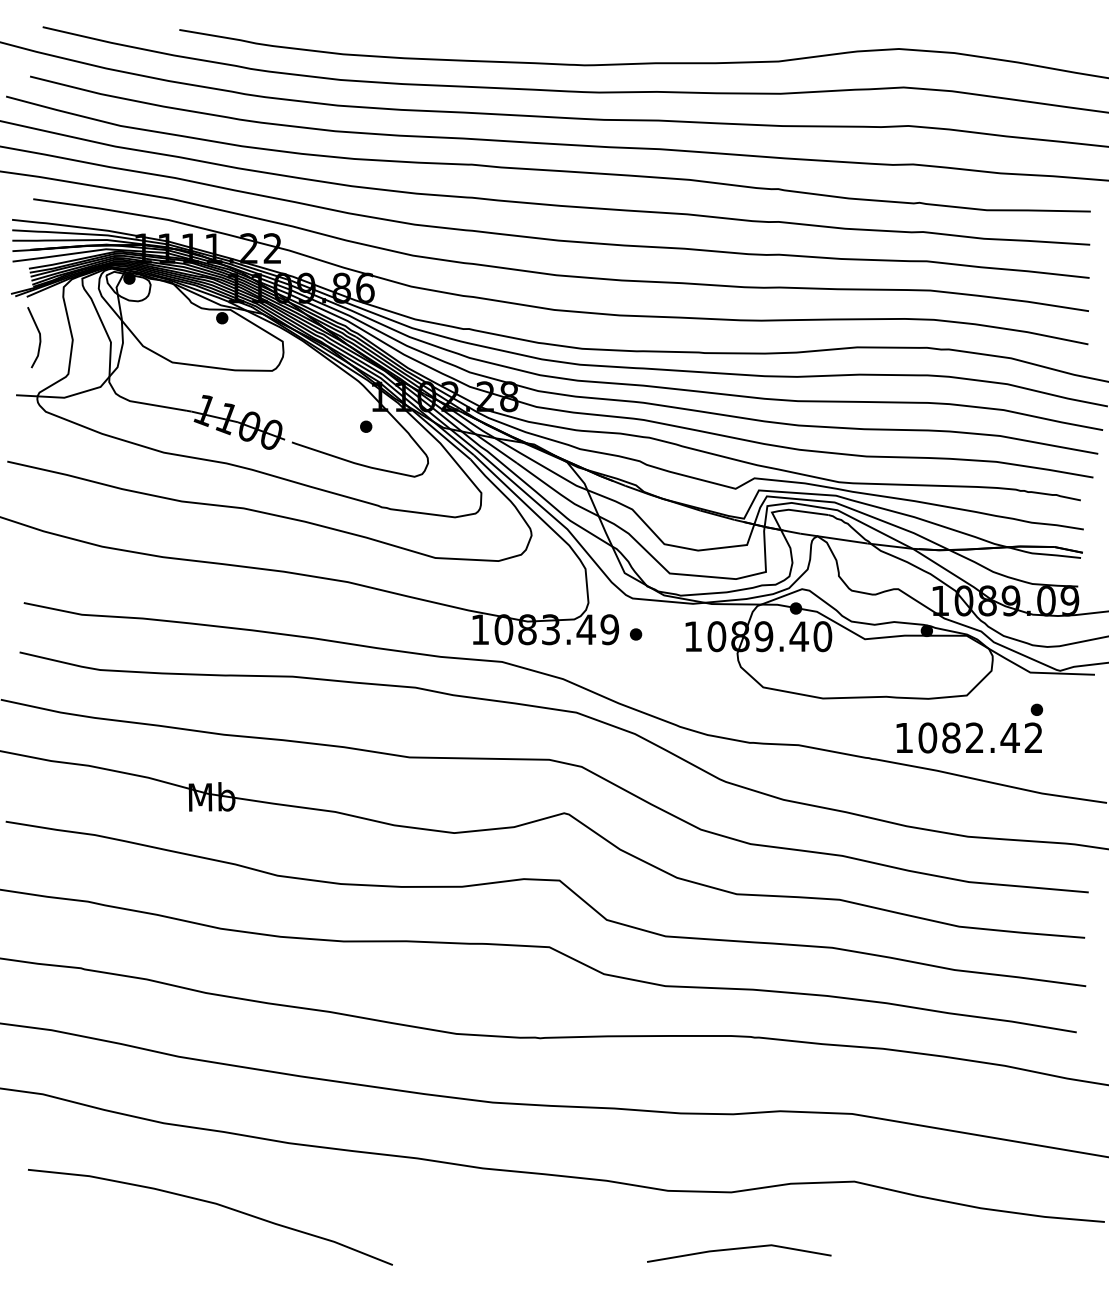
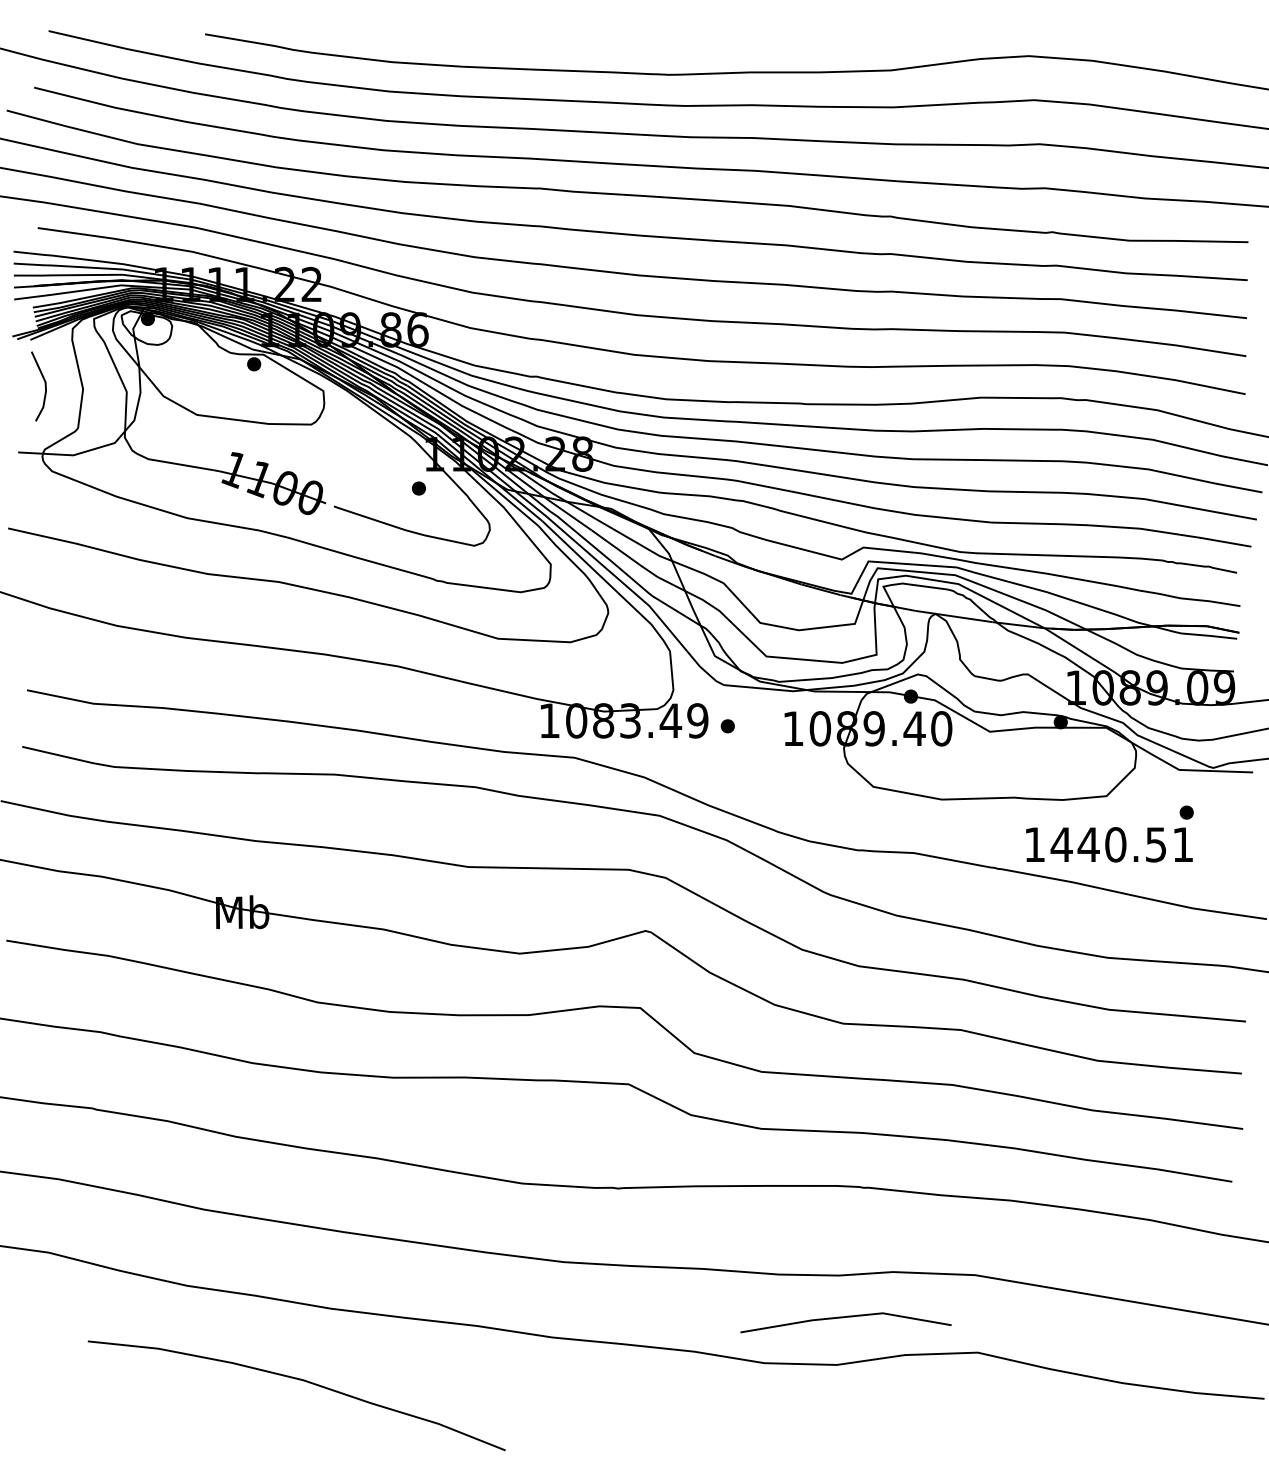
text: (980, 737) -> (1122, 844), 1082.42 -> 1440.51
curve: (214, 1204) -> (301, 1381), moved
line: (739, 1249) -> (846, 1318), moved

